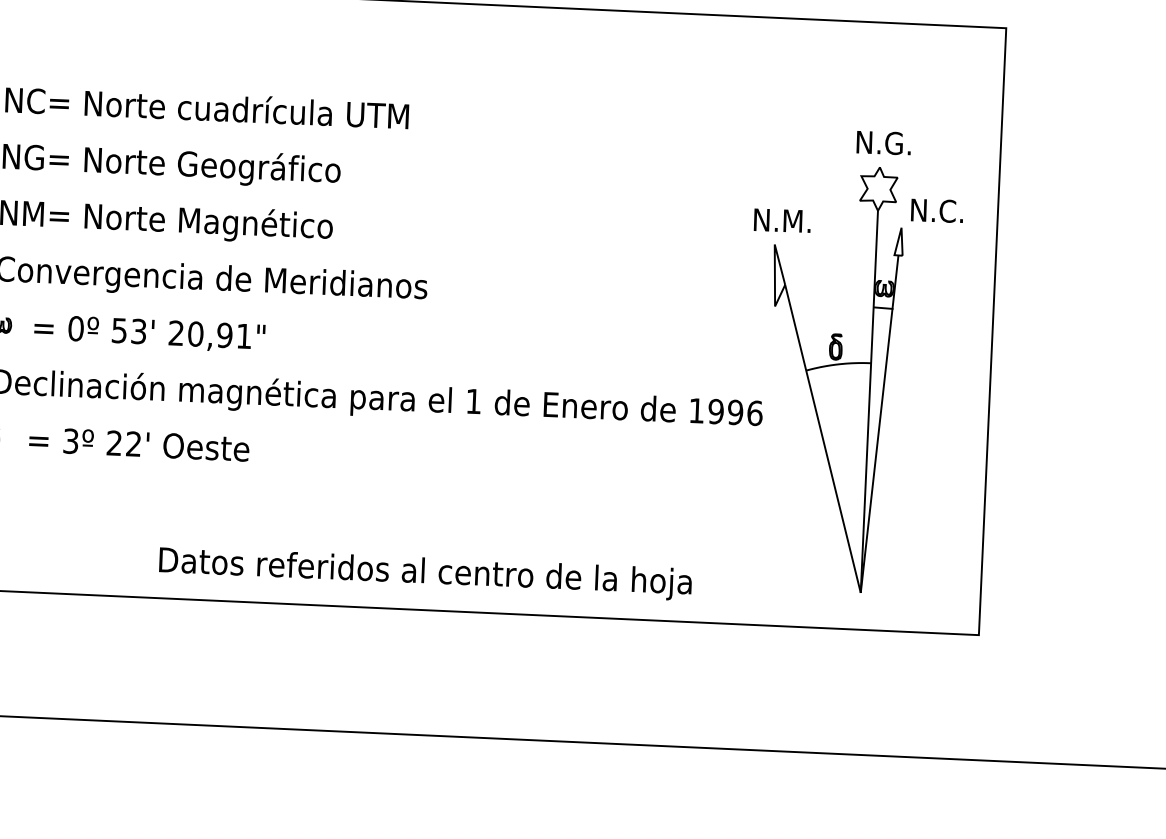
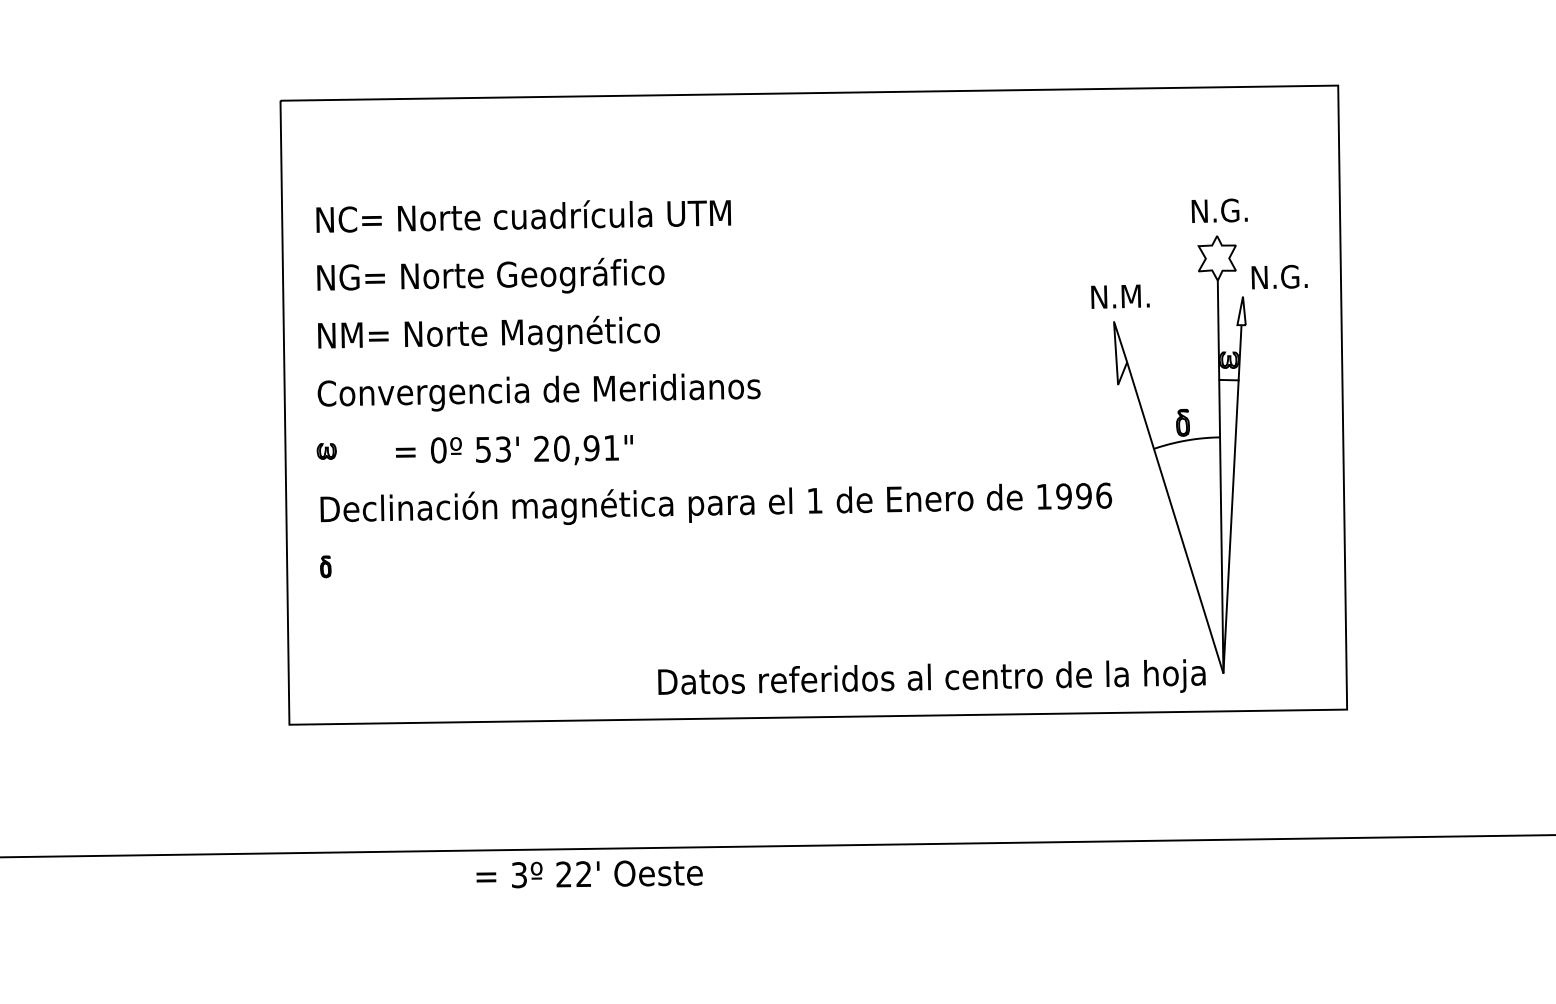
text: (957, 211) -> (1299, 276), N.C. -> N.G.
text: (149, 333) -> (514, 450), moved
text: (139, 444) -> (589, 874), moved
text: (425, 569) -> (931, 676), moved

